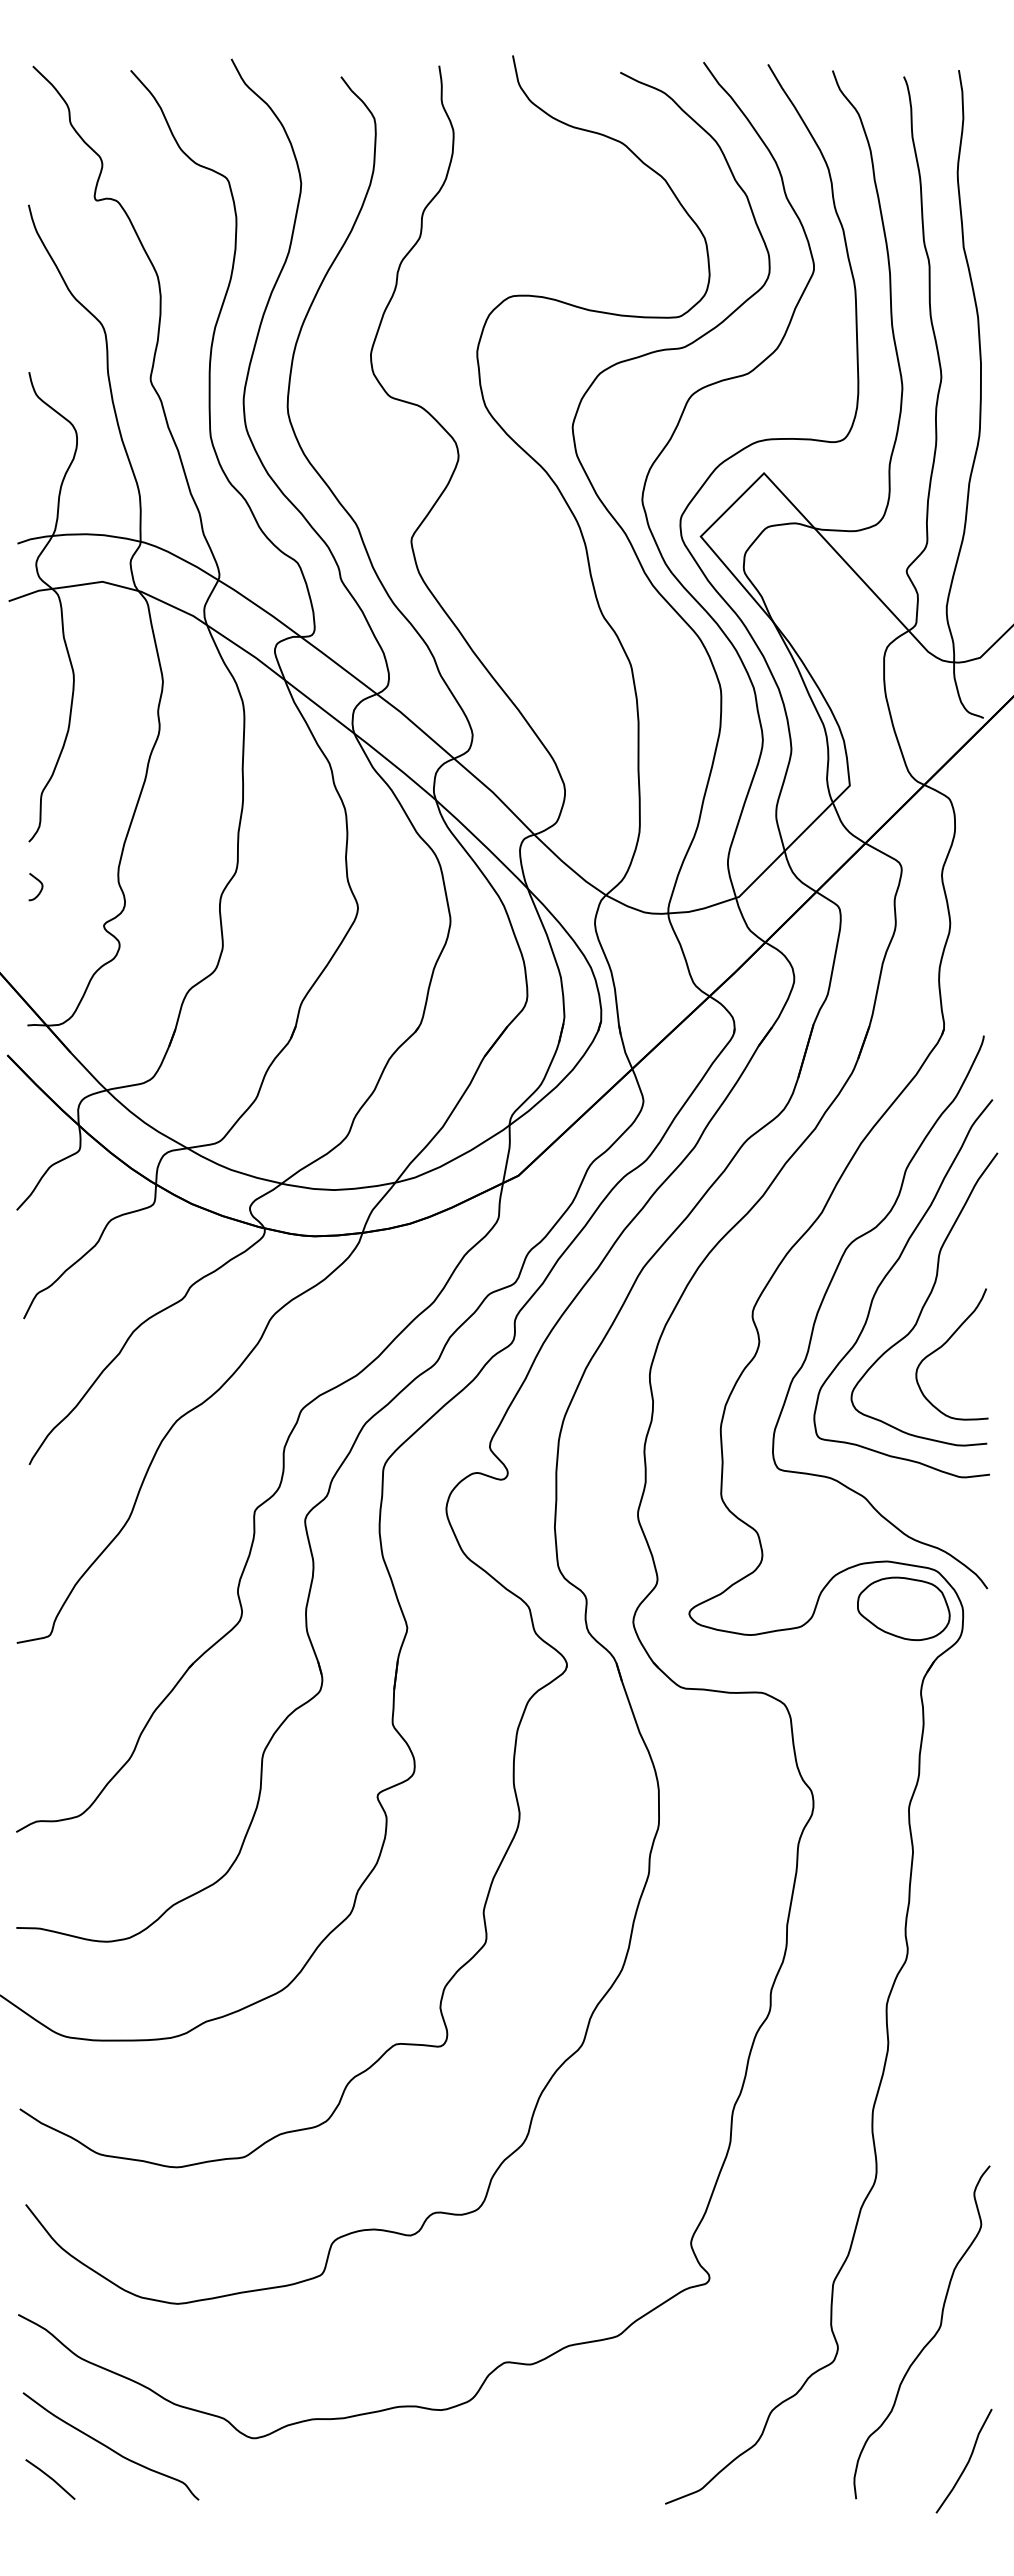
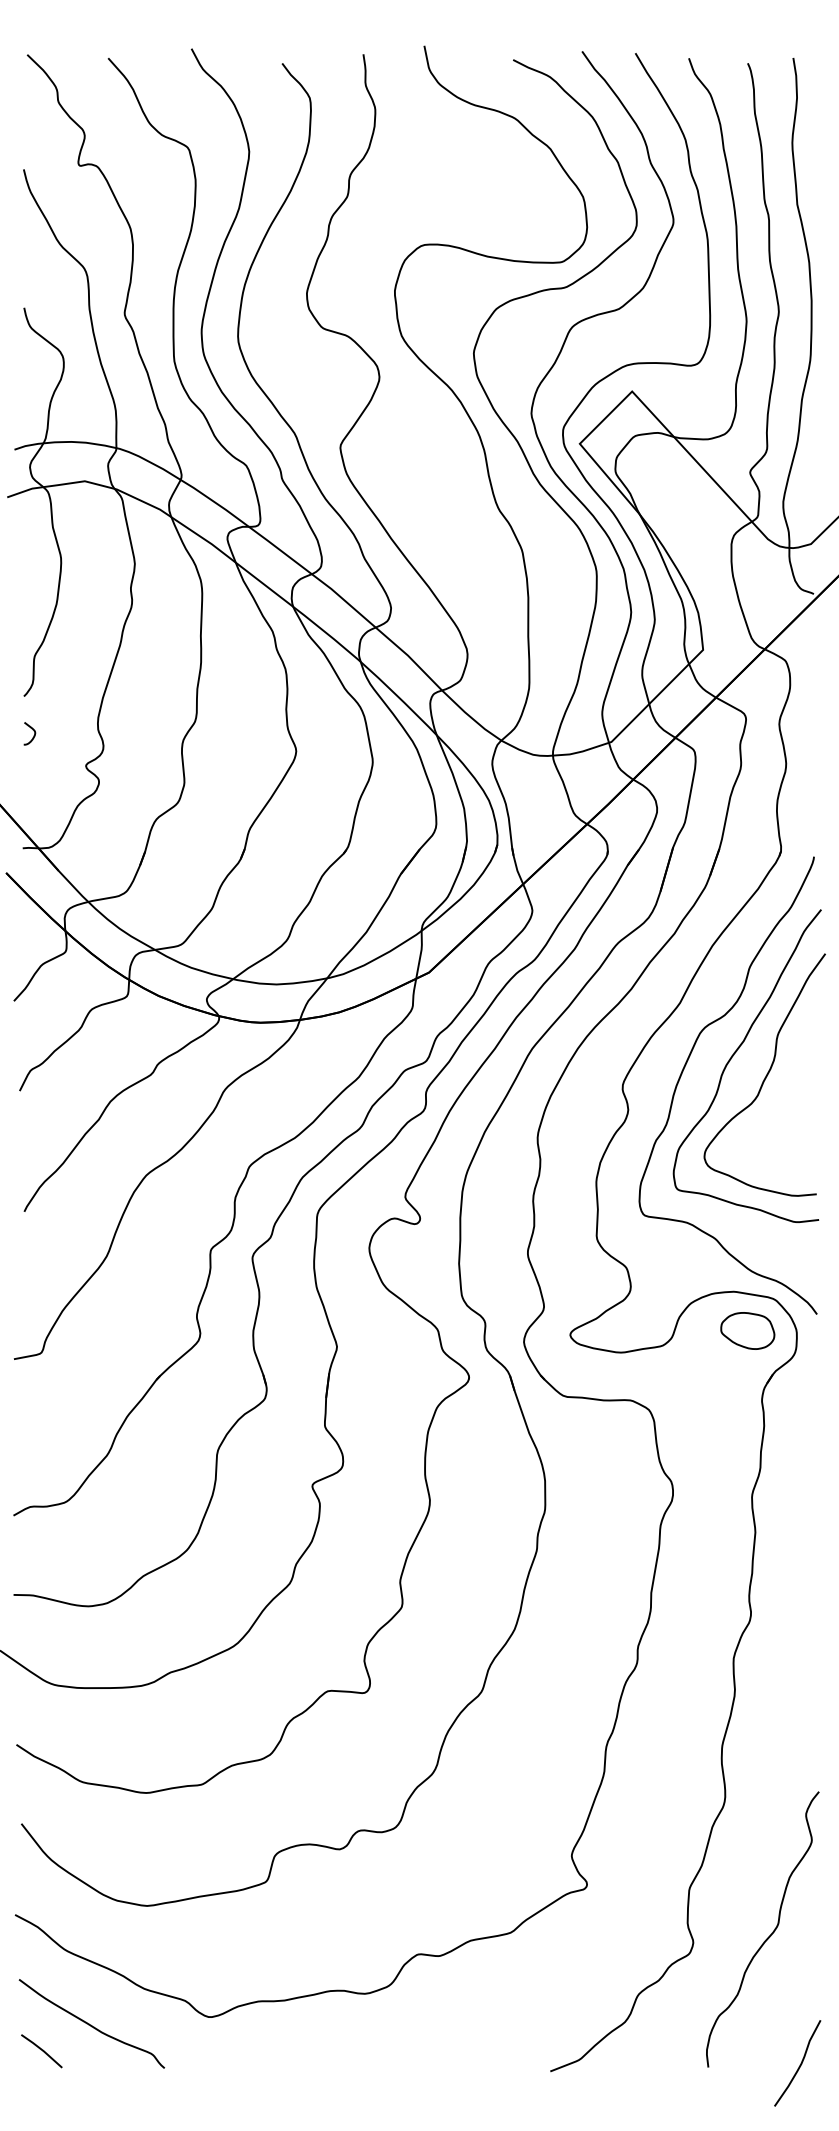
curve: (943, 1346) -> (780, 1113), removed
part: (903, 1608) -> (747, 1330), size x0.7
curve: (967, 2461) -> (800, 2063), moved

